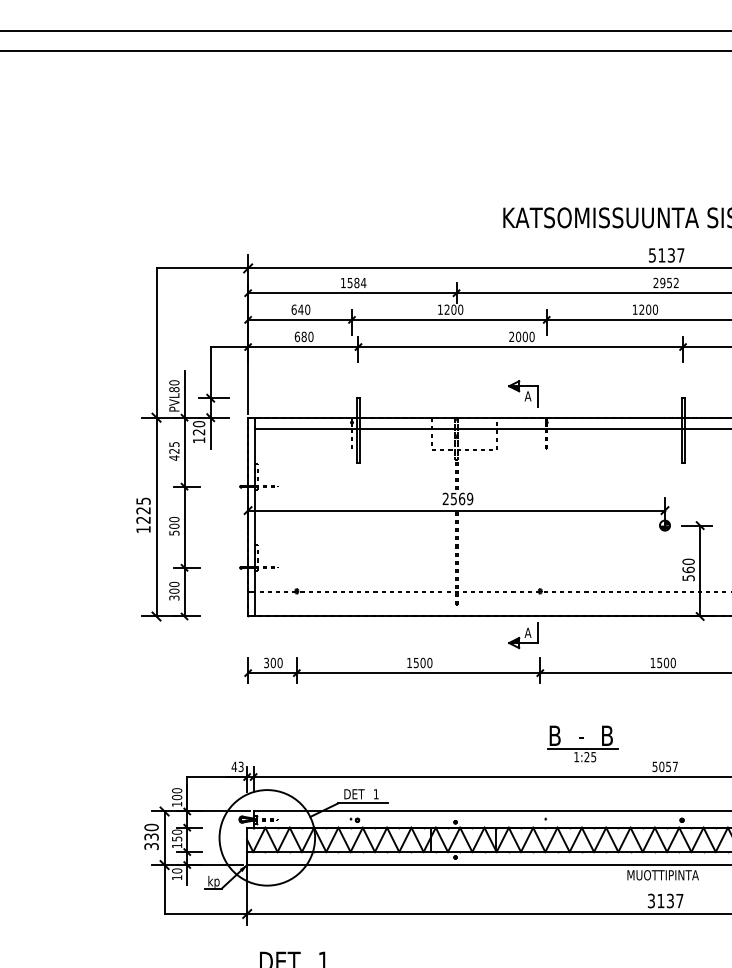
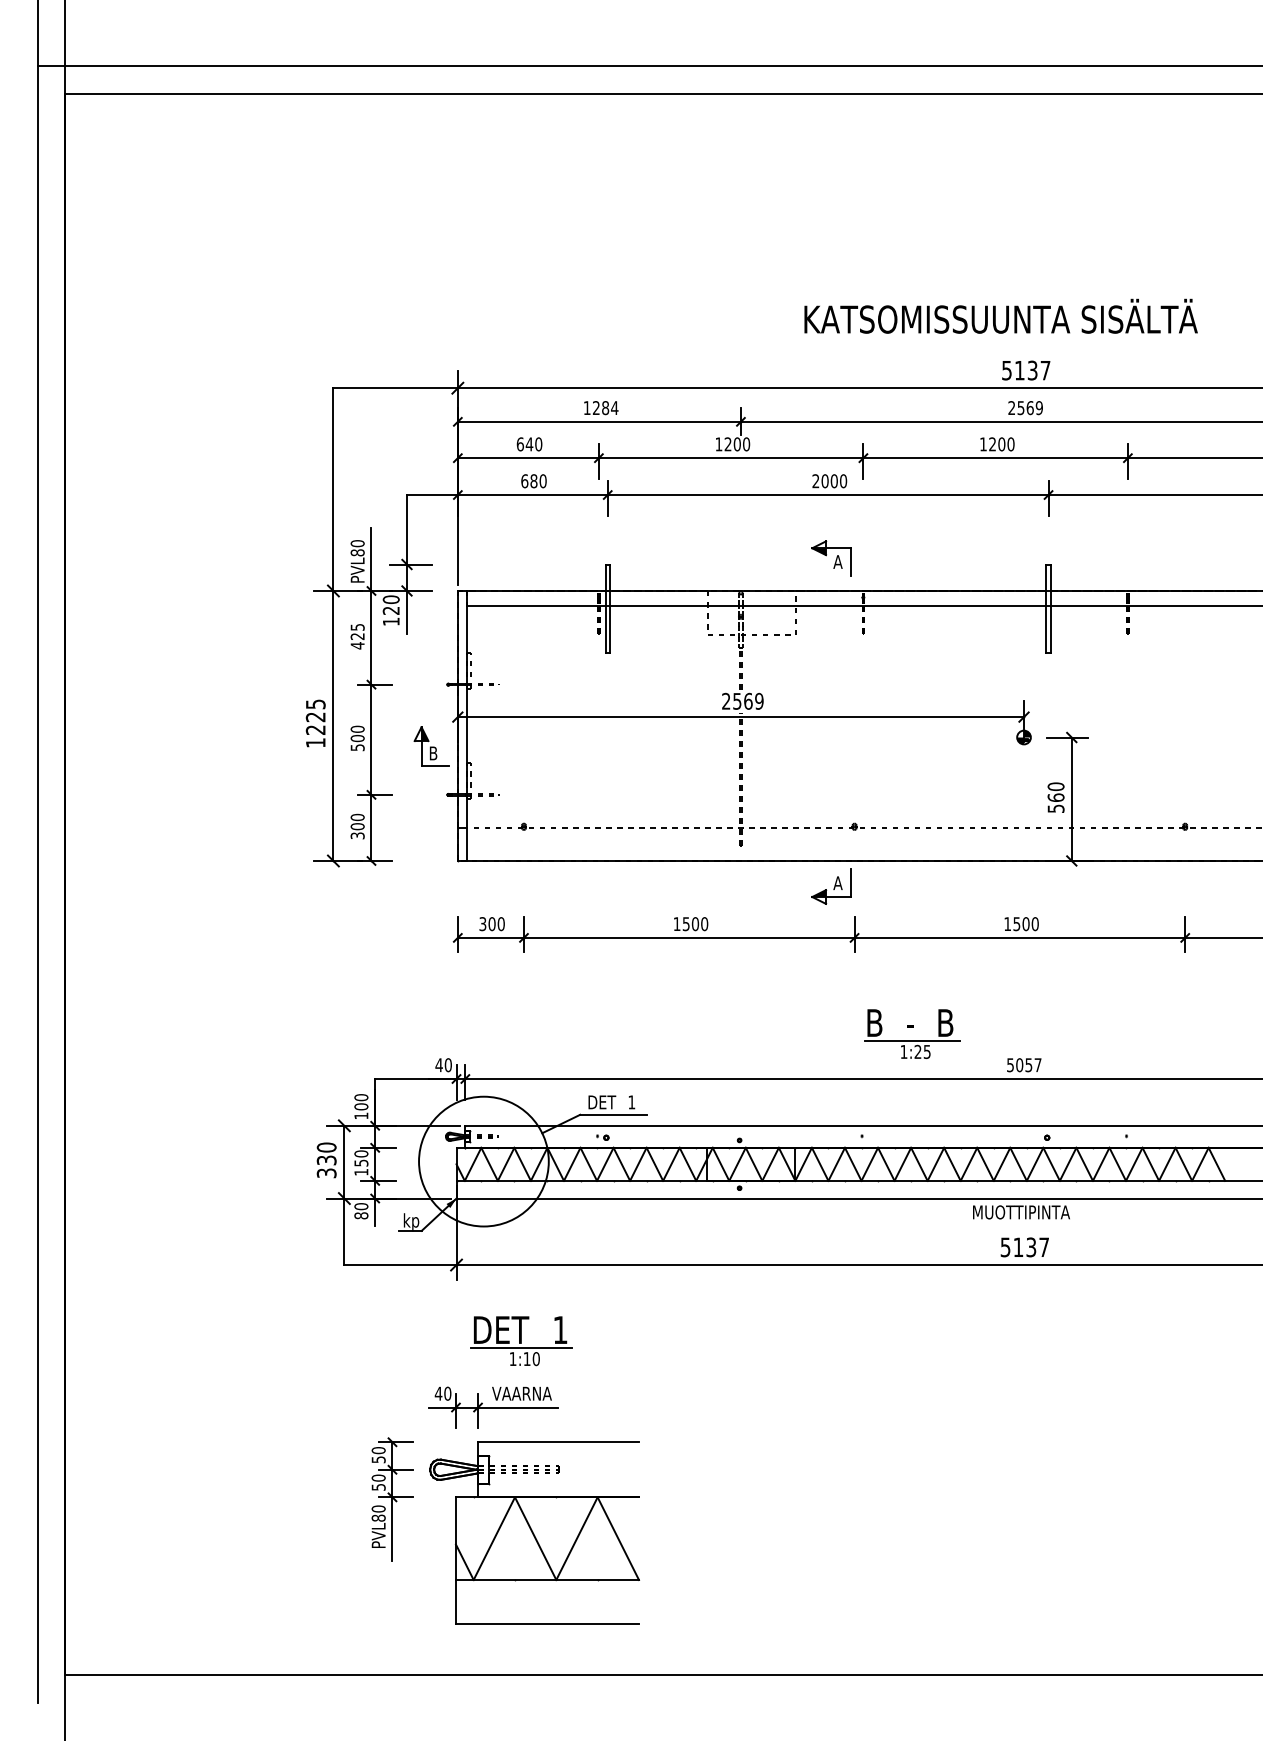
text: (350, 283) -> (596, 408), 1584 -> 1284
text: (669, 283) -> (1029, 408), 2952 -> 2569
part: (228, 532) -> (431, 746), added
text: (240, 767) -> (447, 1065), 43 -> 40
text: (177, 877) -> (361, 1215), 10 -> 80
text: (651, 900) -> (1005, 1246), 3137 -> 5137

